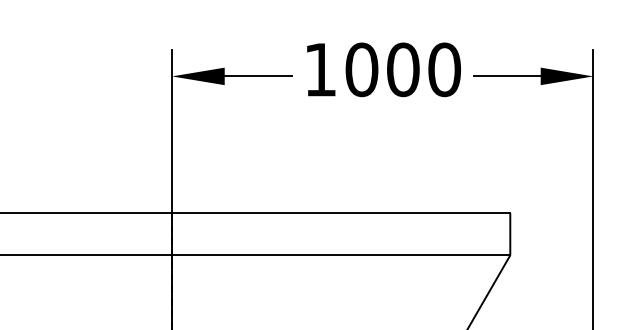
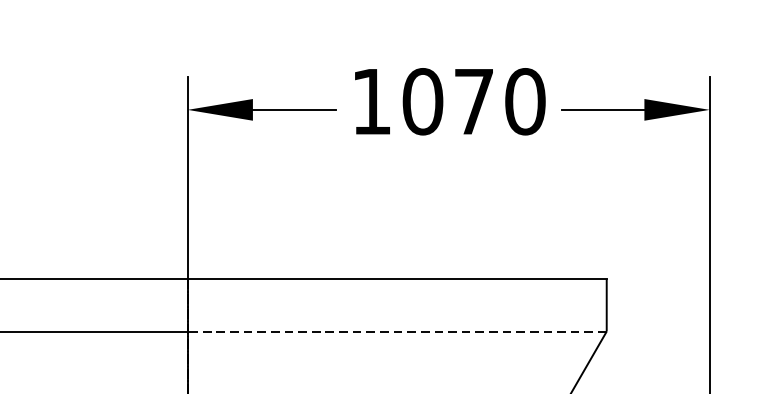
text: (403, 69) -> (474, 101), 1000 -> 1070
line: (340, 255) -> (396, 331), solid -> dashed

